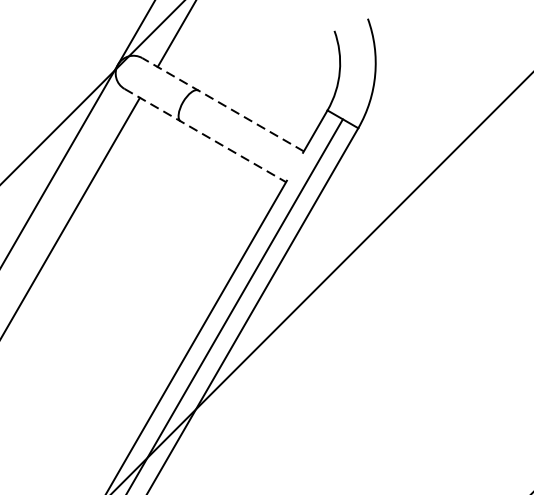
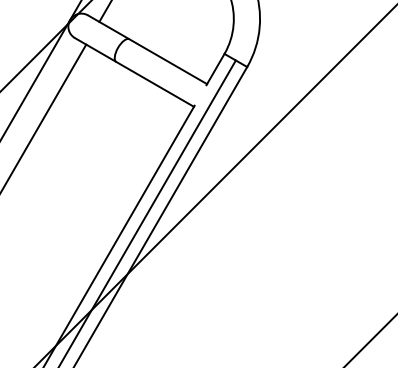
line: (223, 104) -> (147, 49), dashed -> solid
line: (205, 135) -> (134, 72), dashed -> solid

